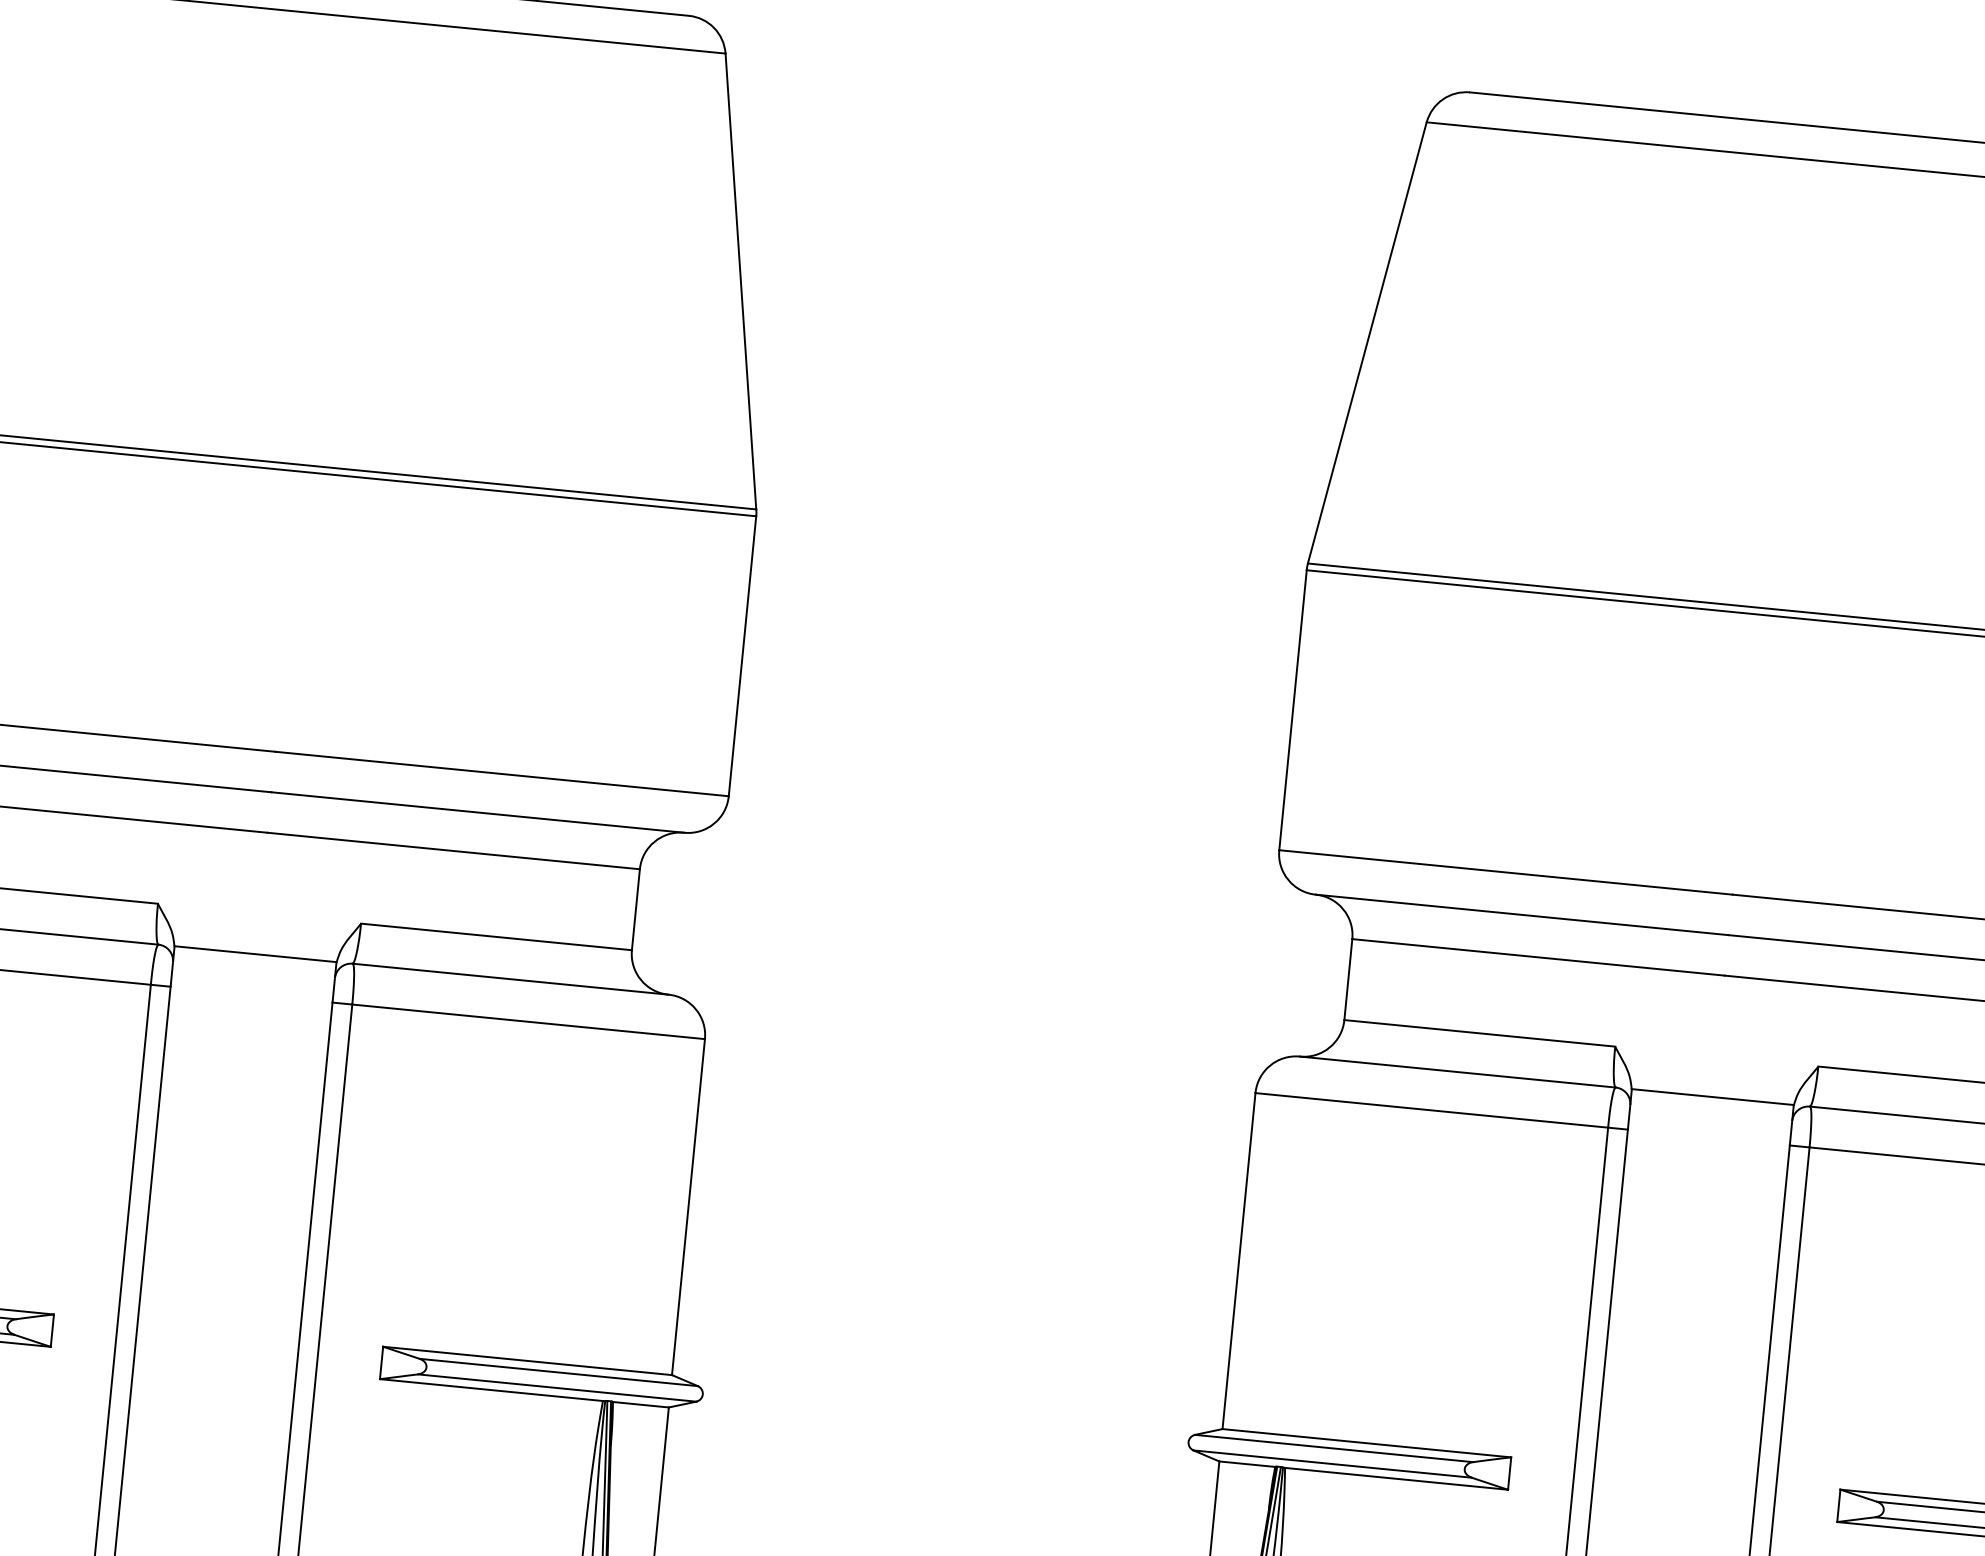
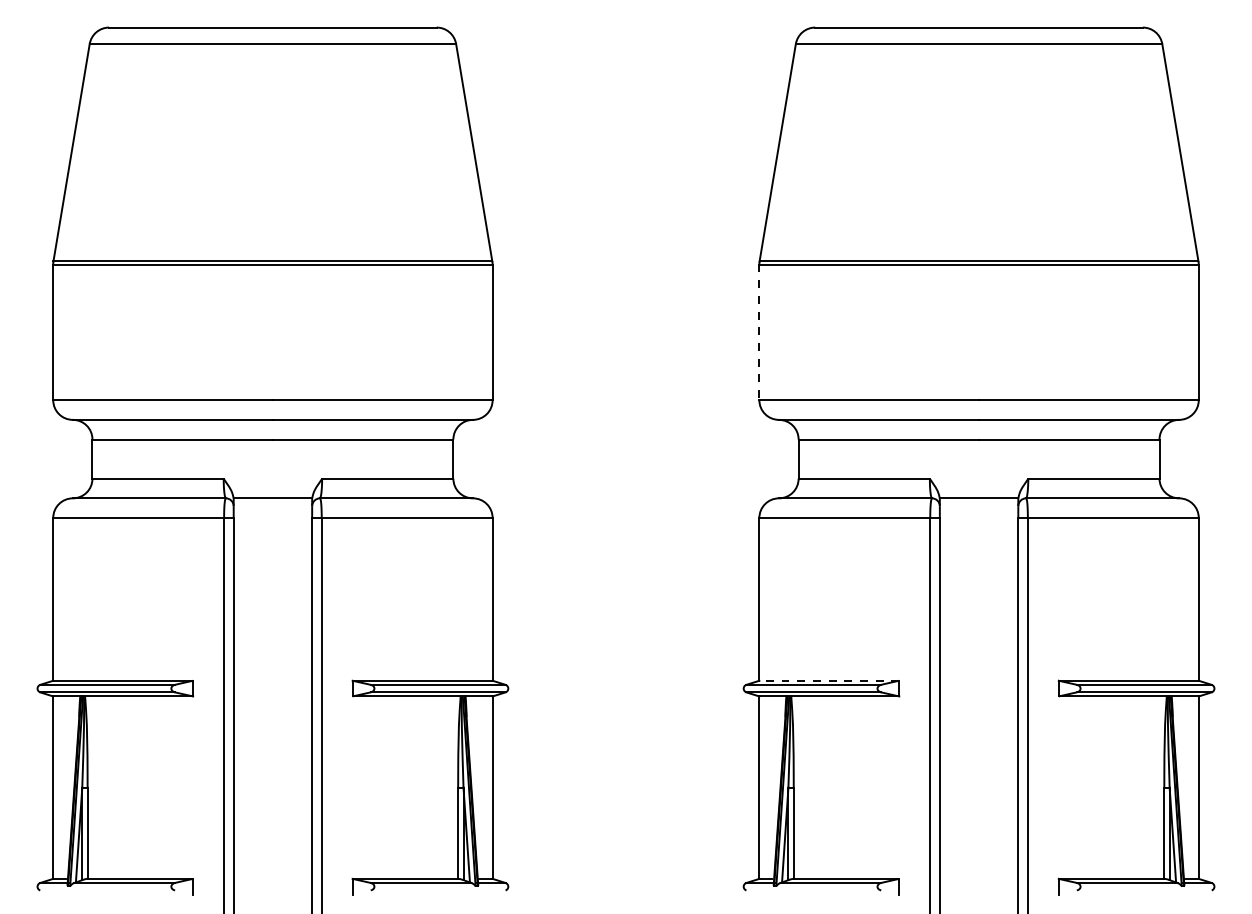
line: (1293, 710) -> (759, 332), solid -> dashed
line: (1367, 1442) -> (829, 680), solid -> dashed

